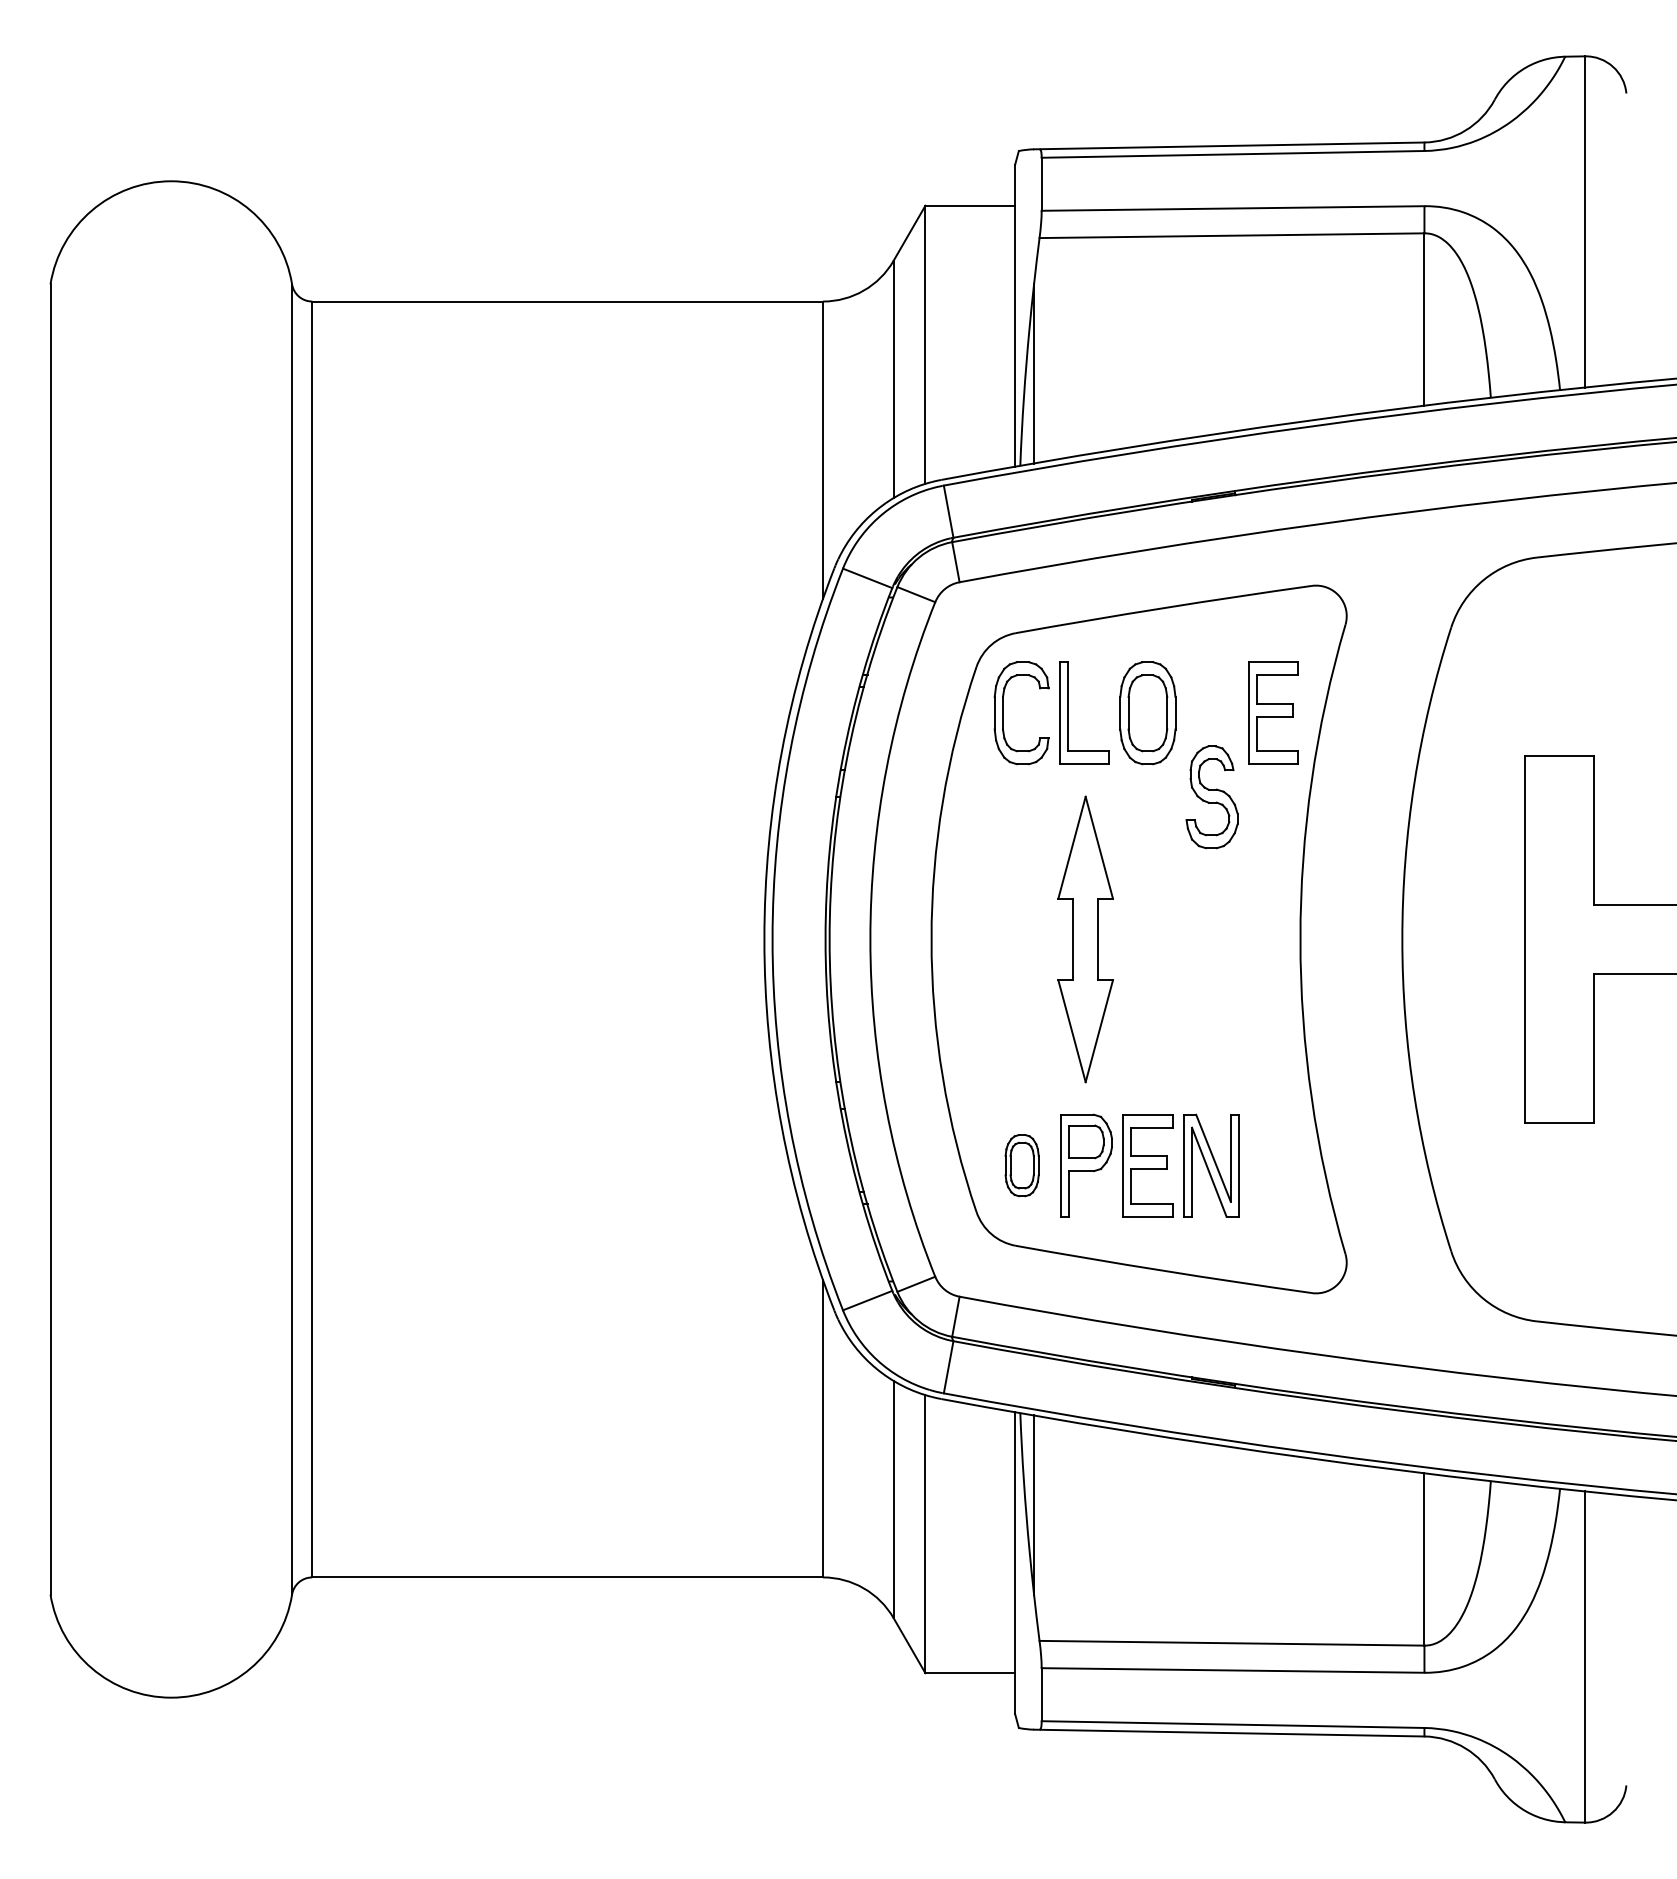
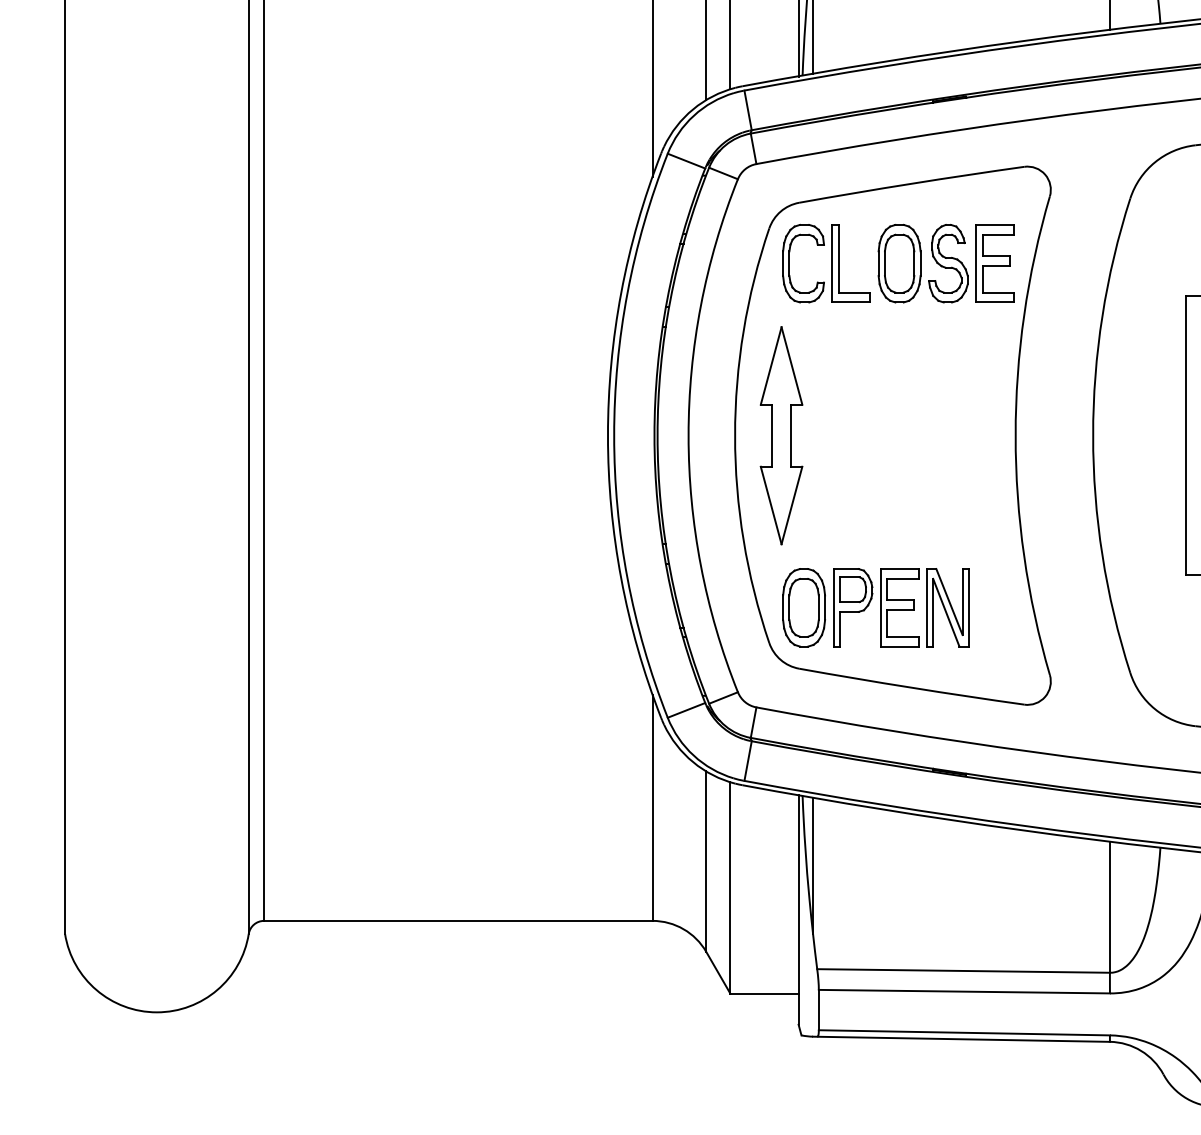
part: (1211, 797) -> (947, 263), moved
part: (1085, 939) -> (781, 435), moved
part: (1021, 1165) -> (803, 607), size x1.67

